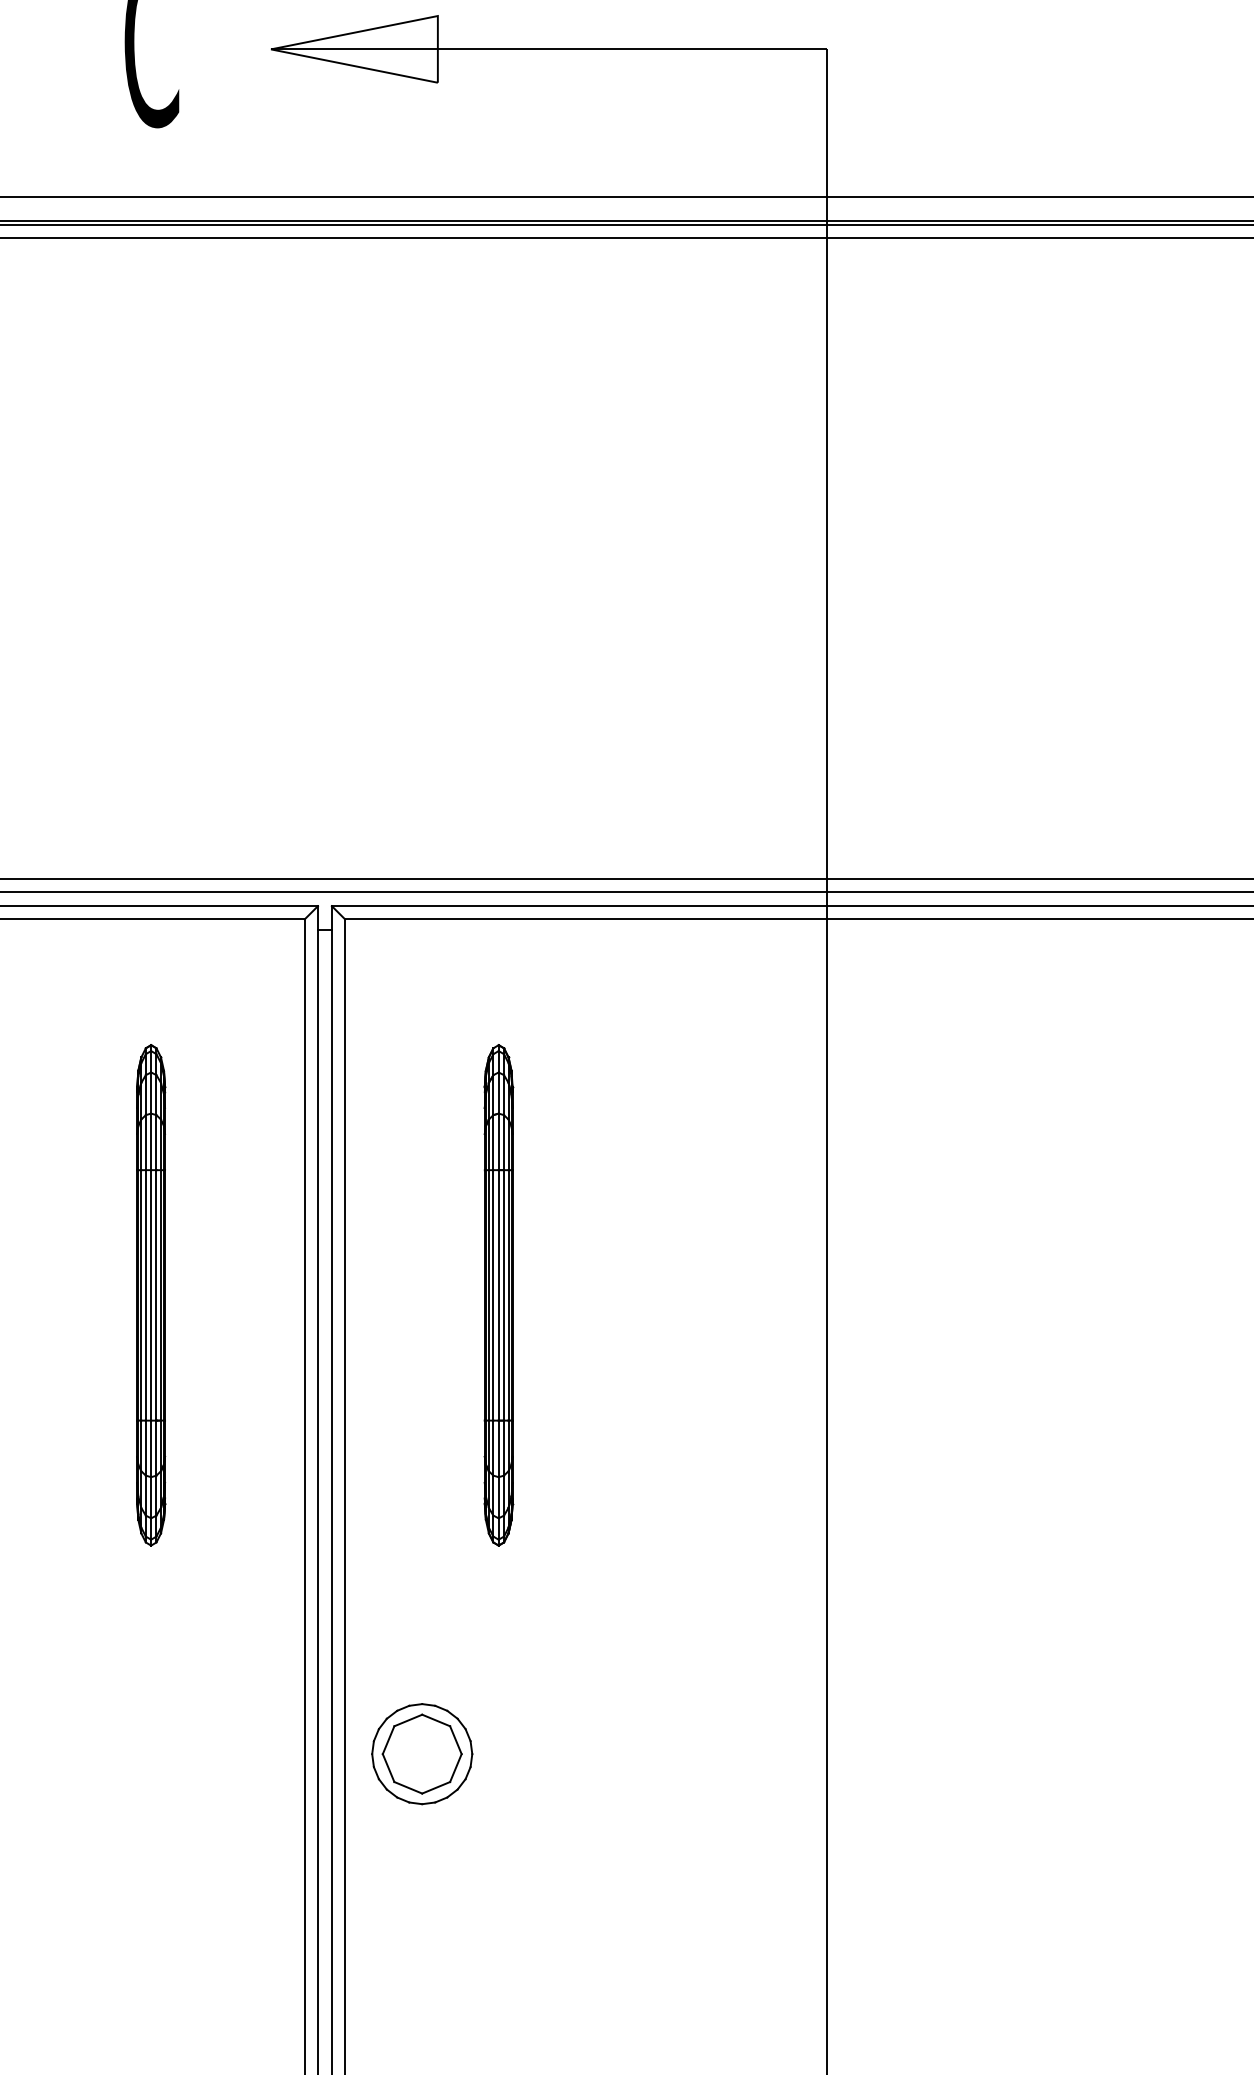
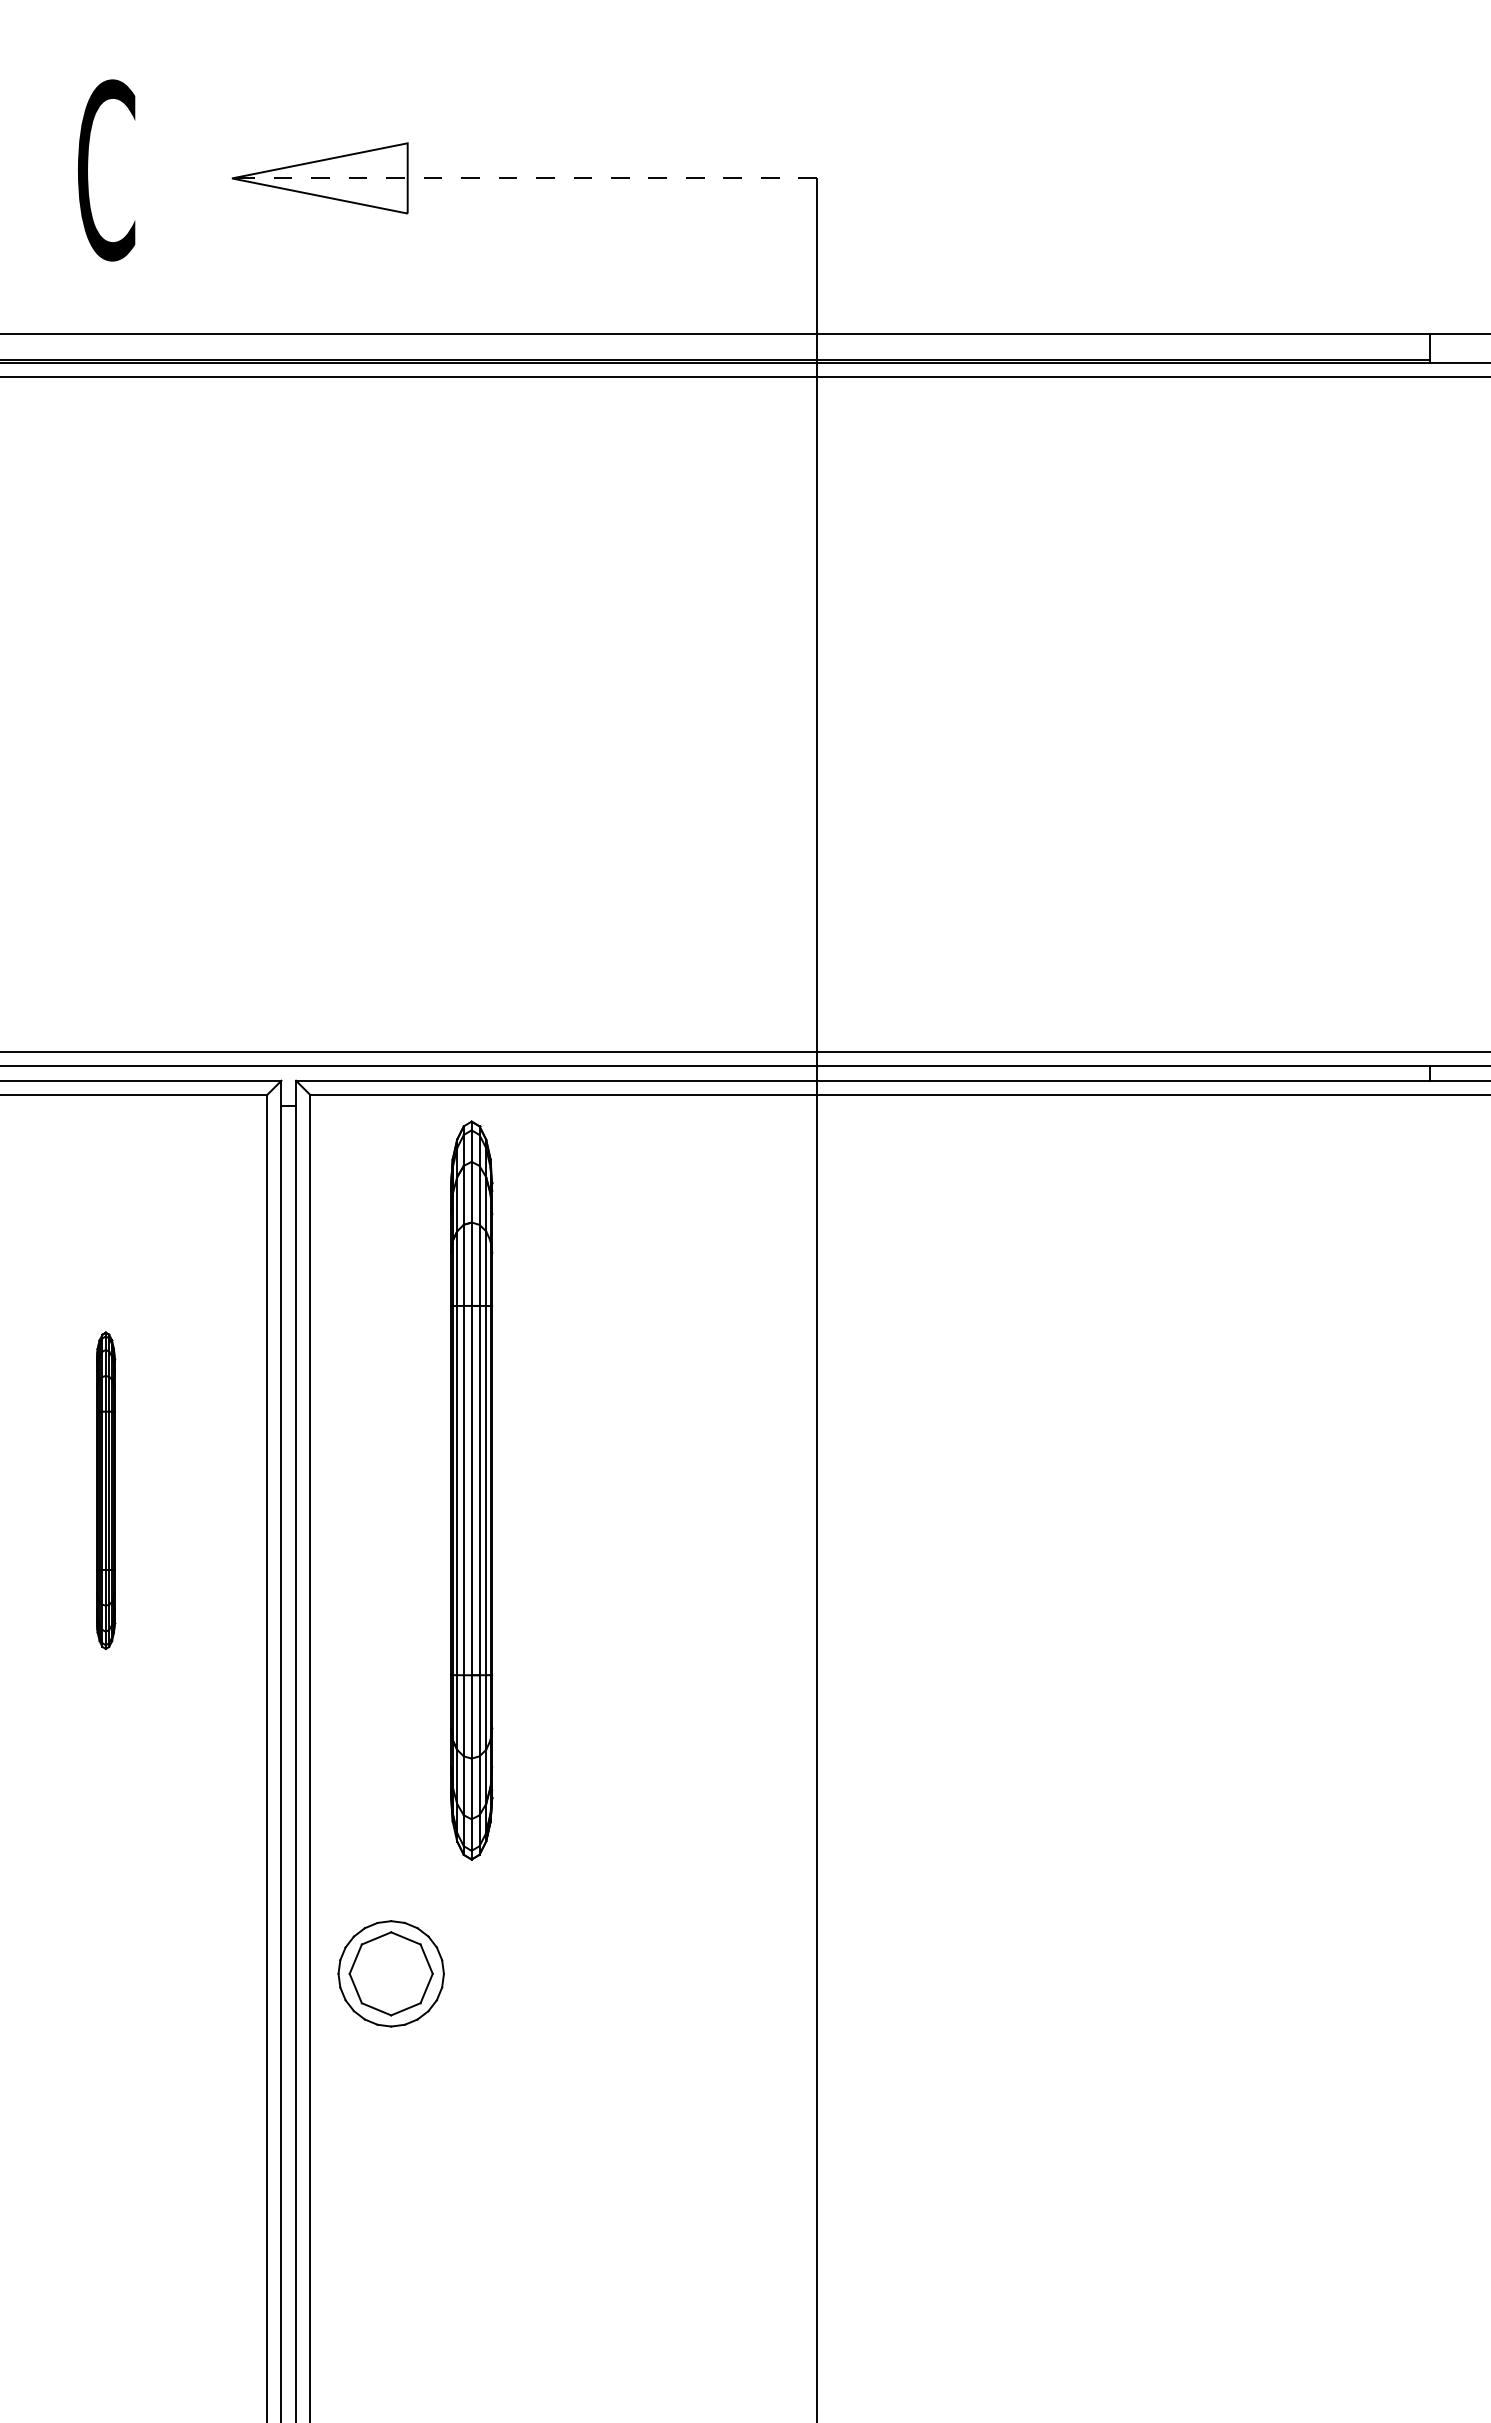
line: (548, 49) -> (524, 178), solid -> dashed
part: (150, 1295) -> (105, 1490), size x0.6
part: (498, 1295) -> (471, 1490), size x1.4

